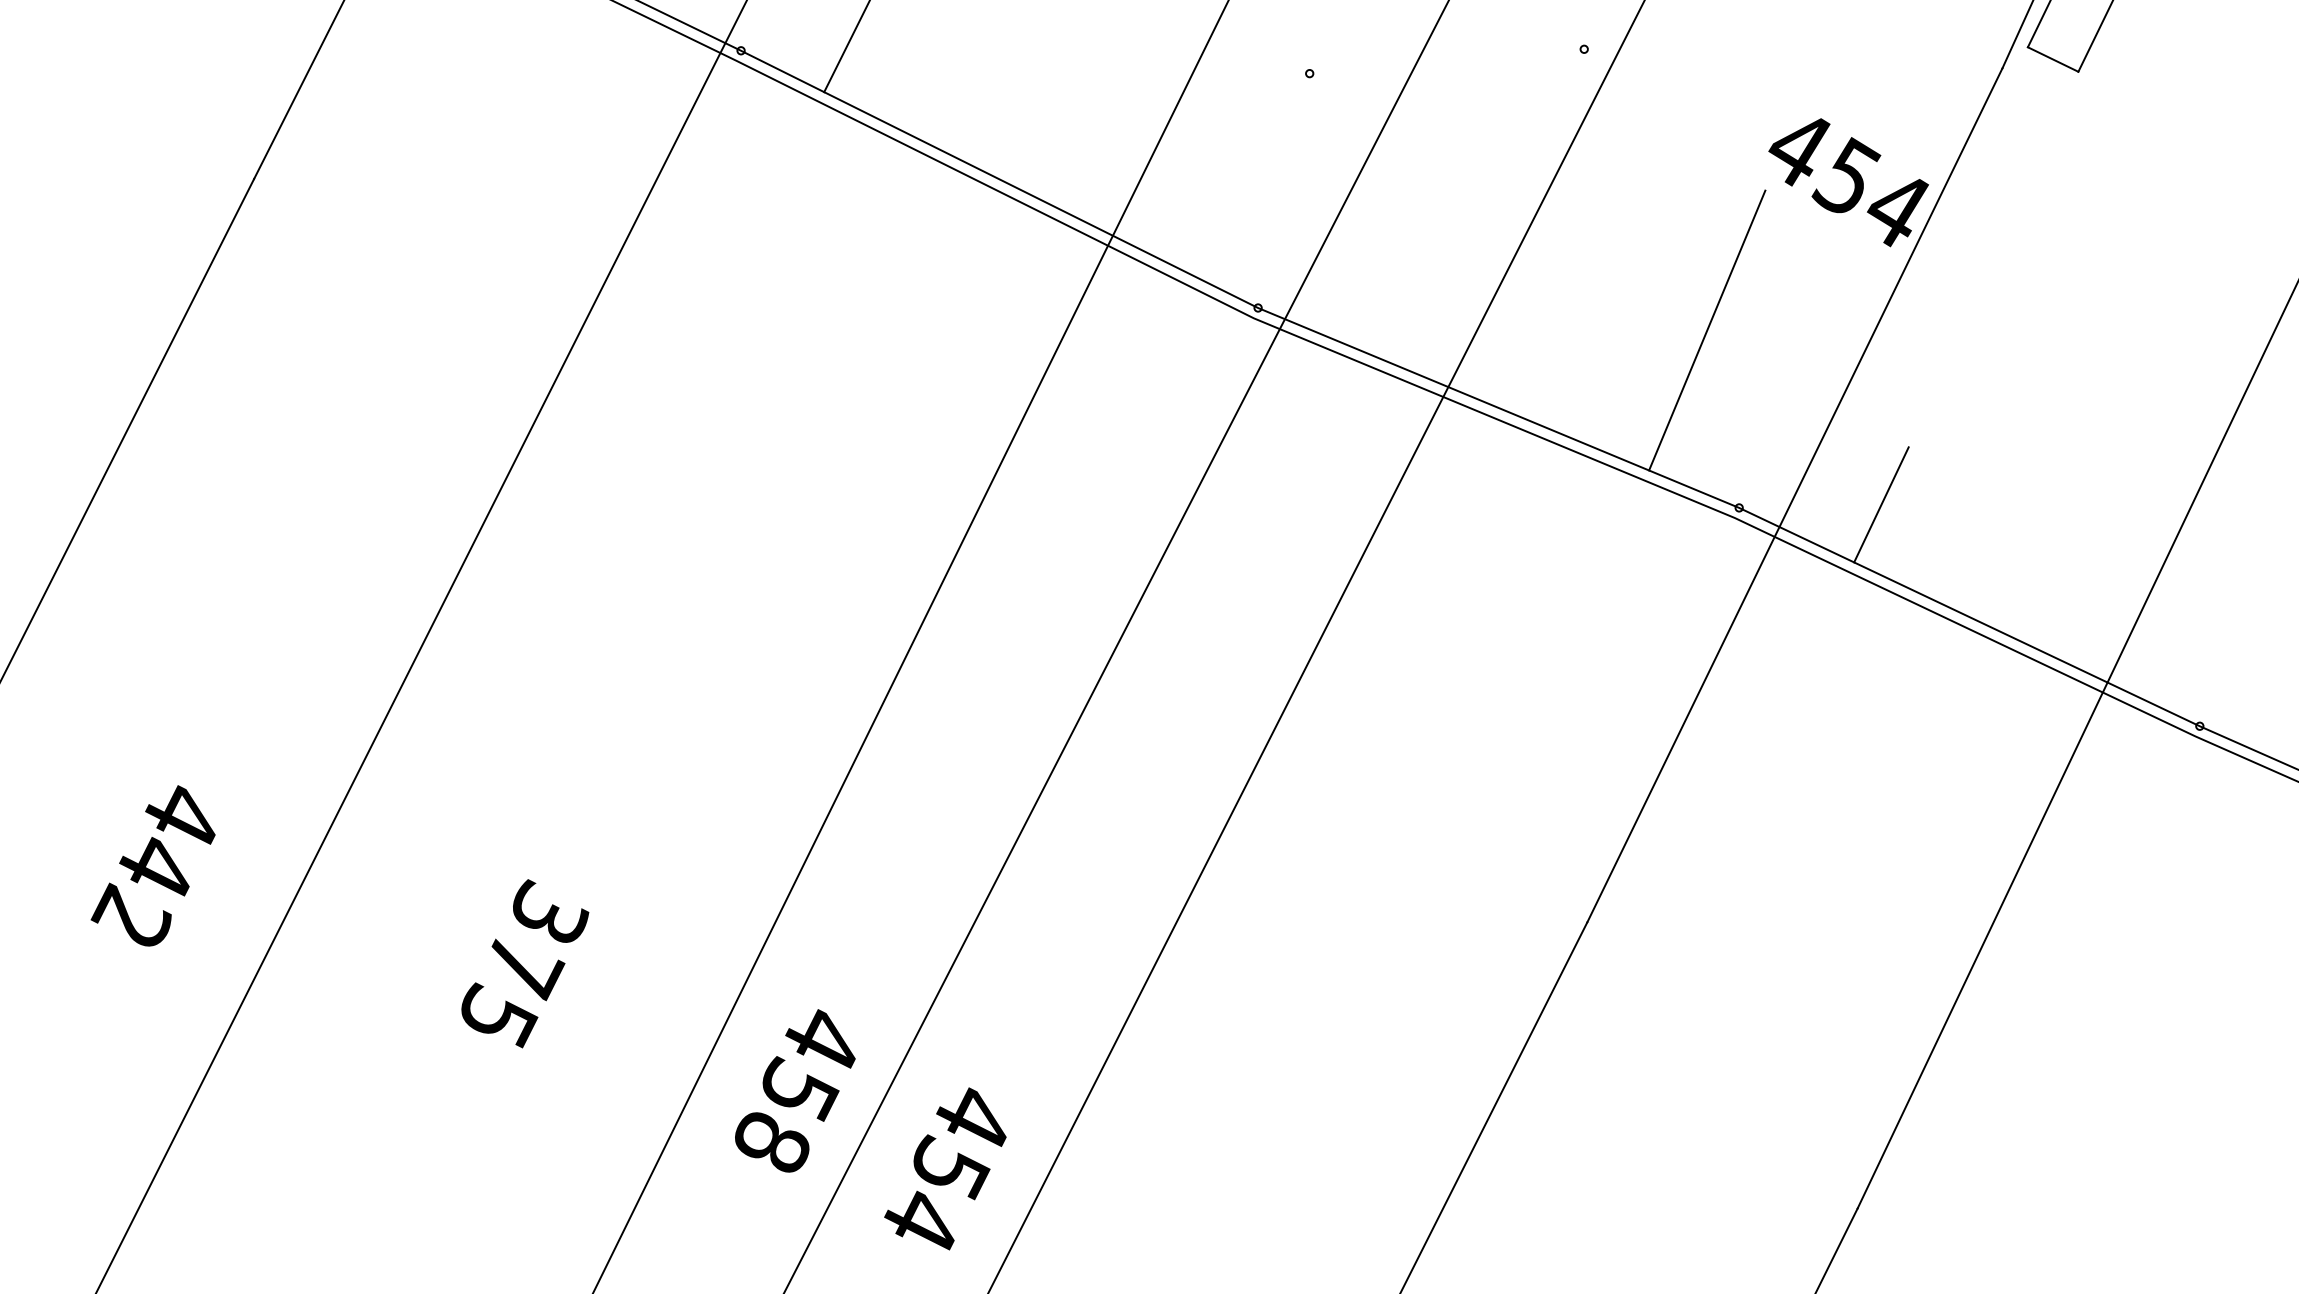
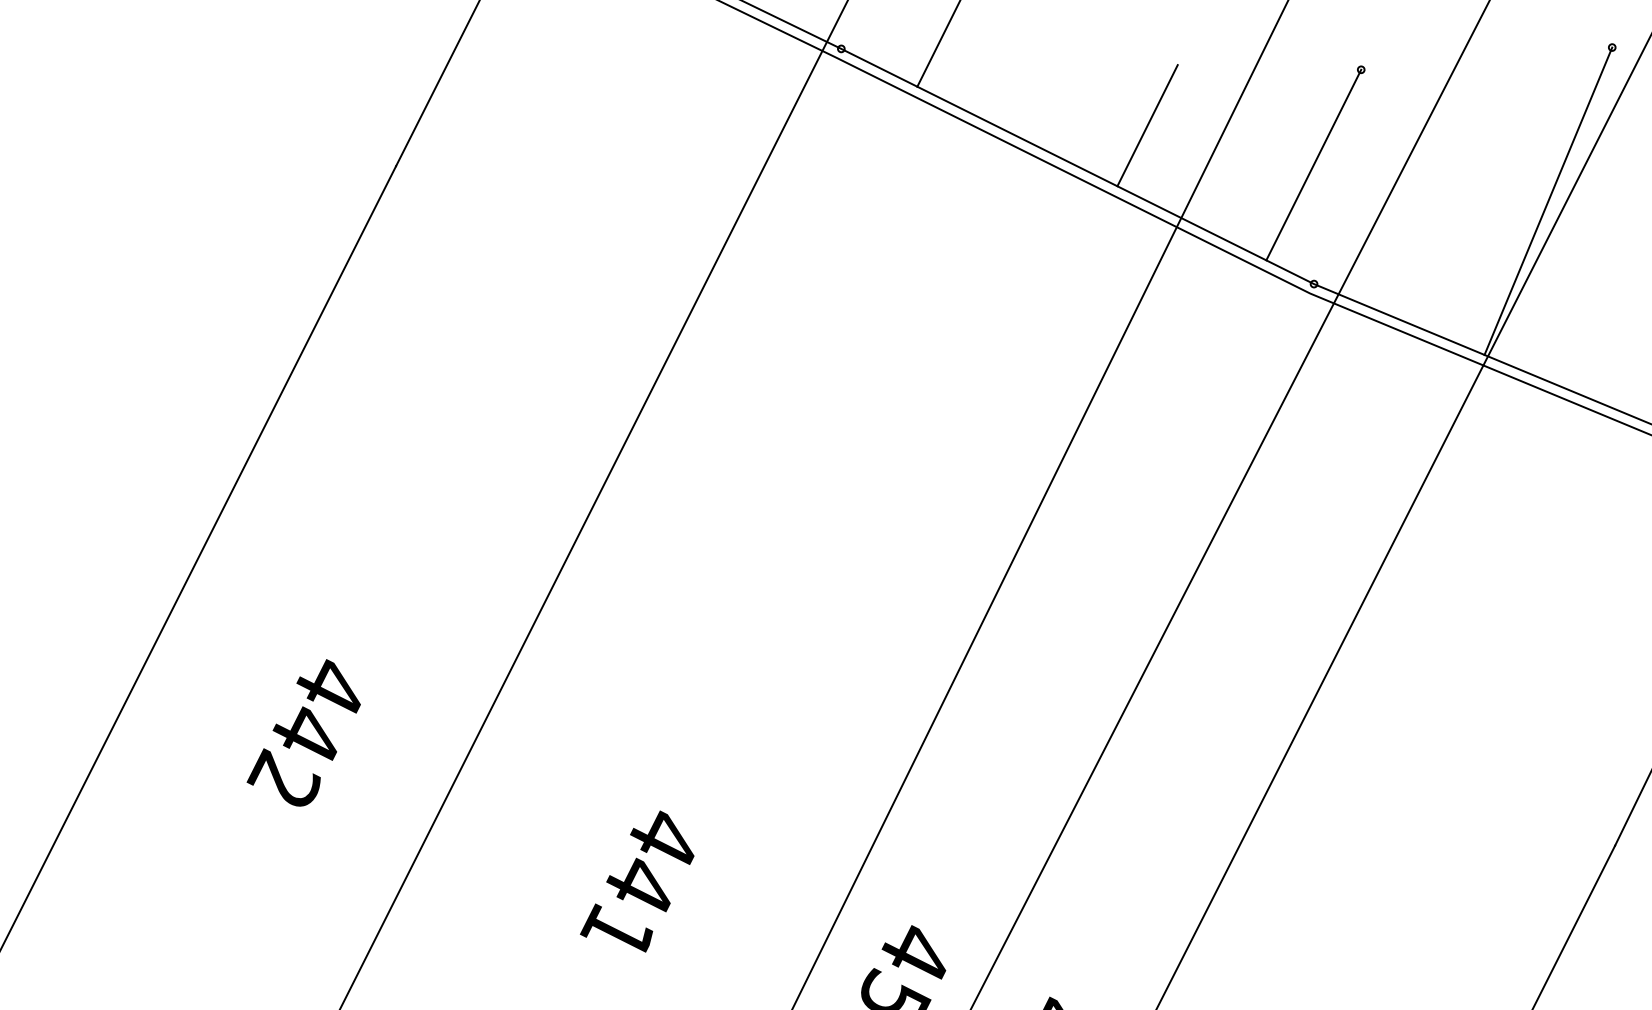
line: (1076, 134) -> (1148, 125), added
line: (1257, 177) -> (1313, 164), added
line: (1514, 217) -> (1548, 201), added
text: (152, 865) -> (303, 732), moved
text: (522, 963) -> (641, 883), 375 -> 441

